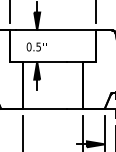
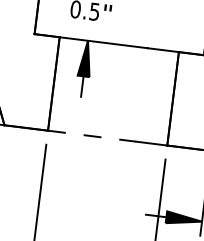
line: (45, 108) -> (92, 135), solid -> dashed

